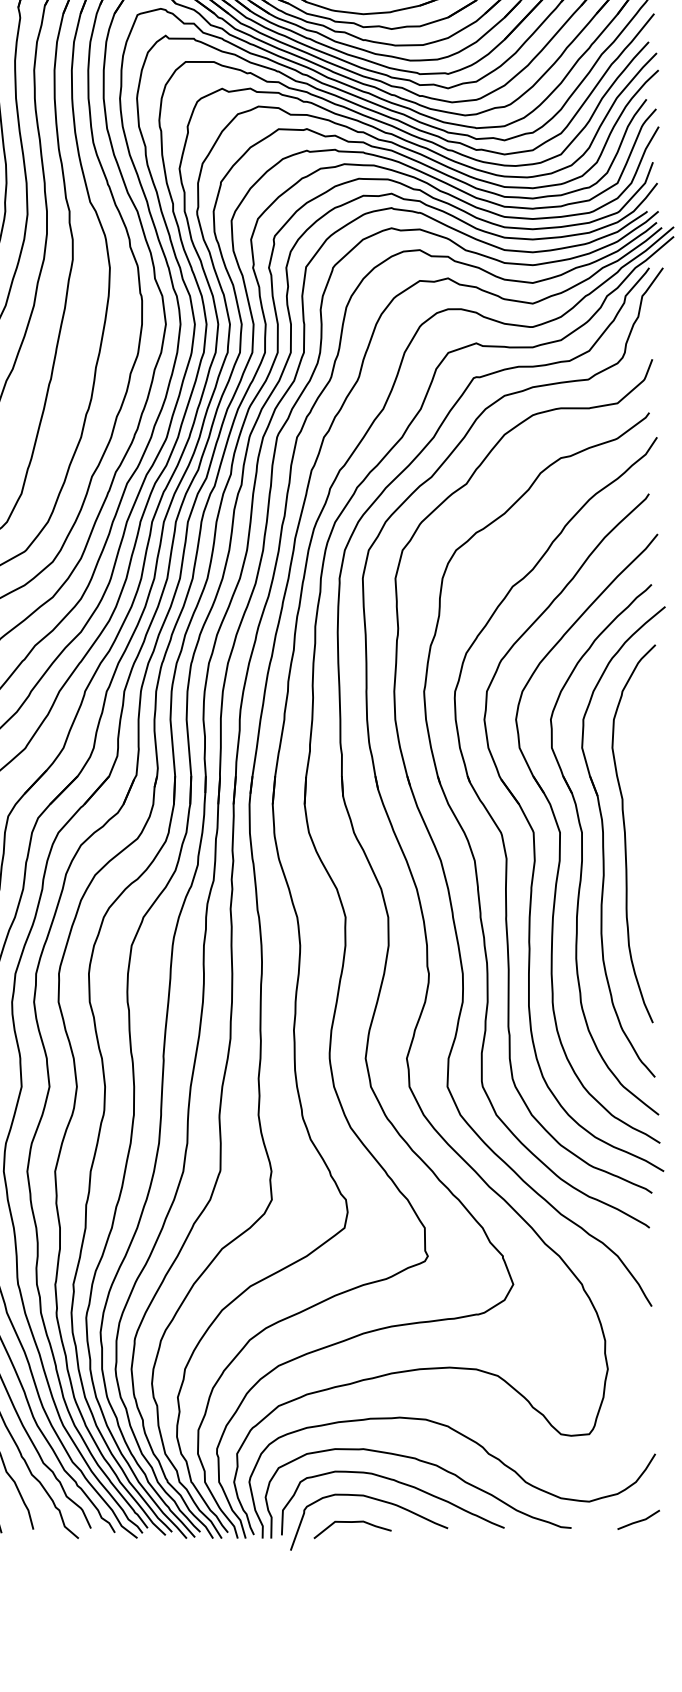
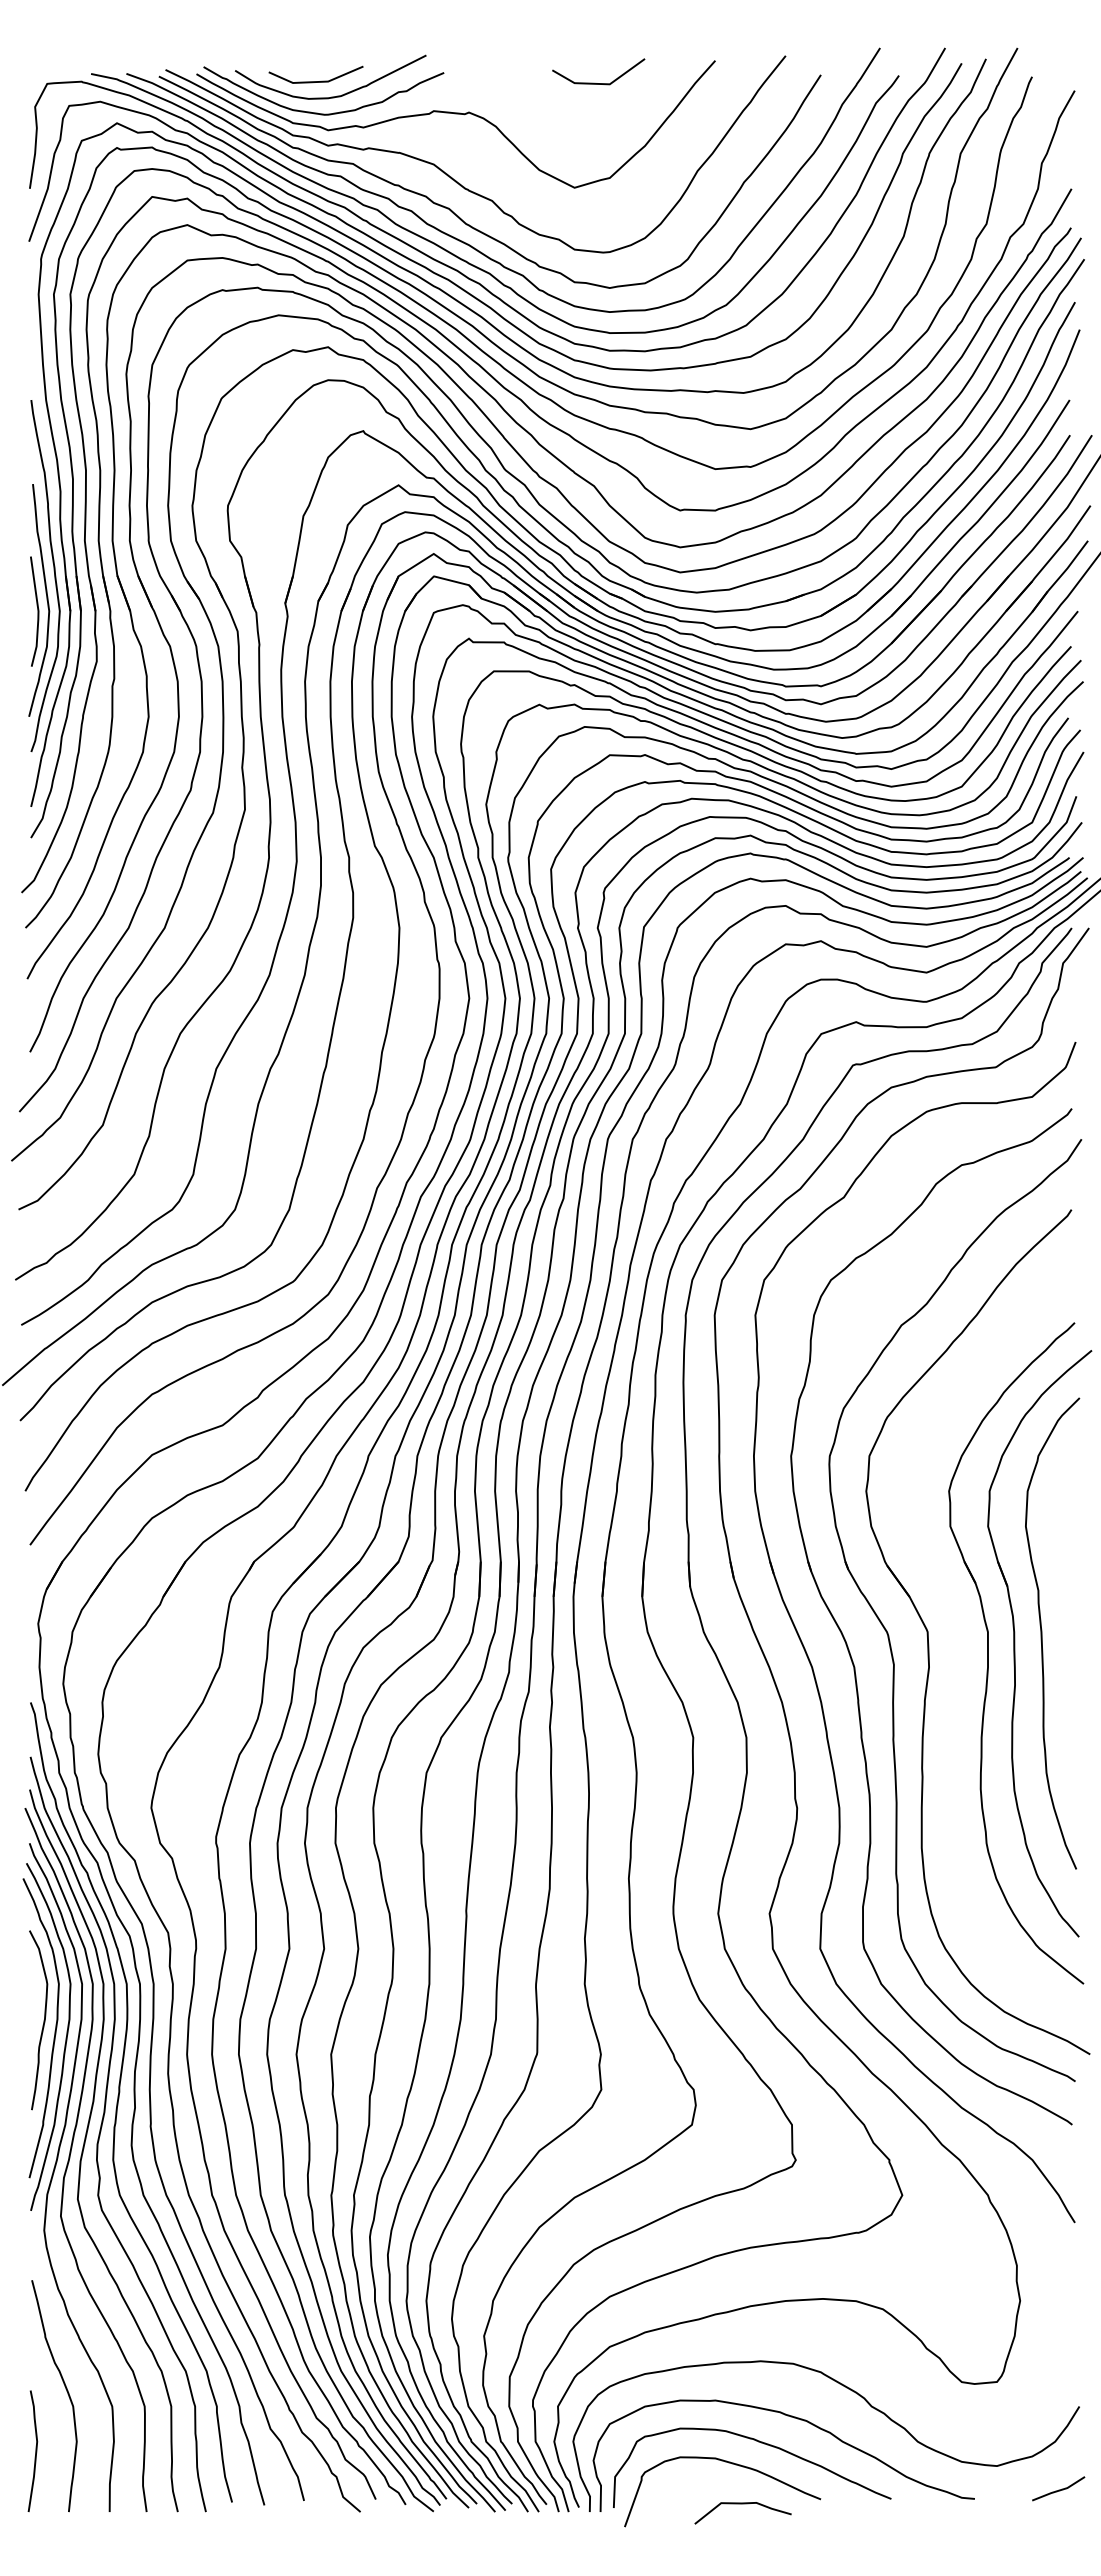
part: (560, 838) -> (961, 1639), removed
curve: (352, 1522) -> (742, 2504), moved

